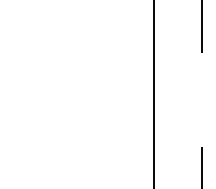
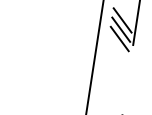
line: (182, 21) -> (122, 20), added
line: (182, 33) -> (120, 29), added
line: (182, 46) -> (119, 38), added

